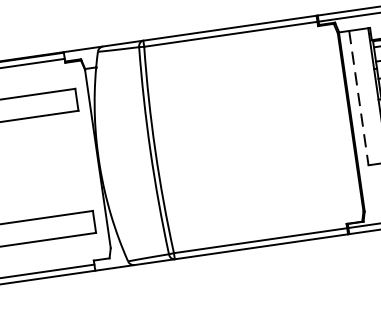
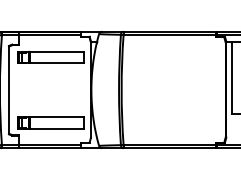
line: (358, 97) -> (231, 77), dashed -> solid

